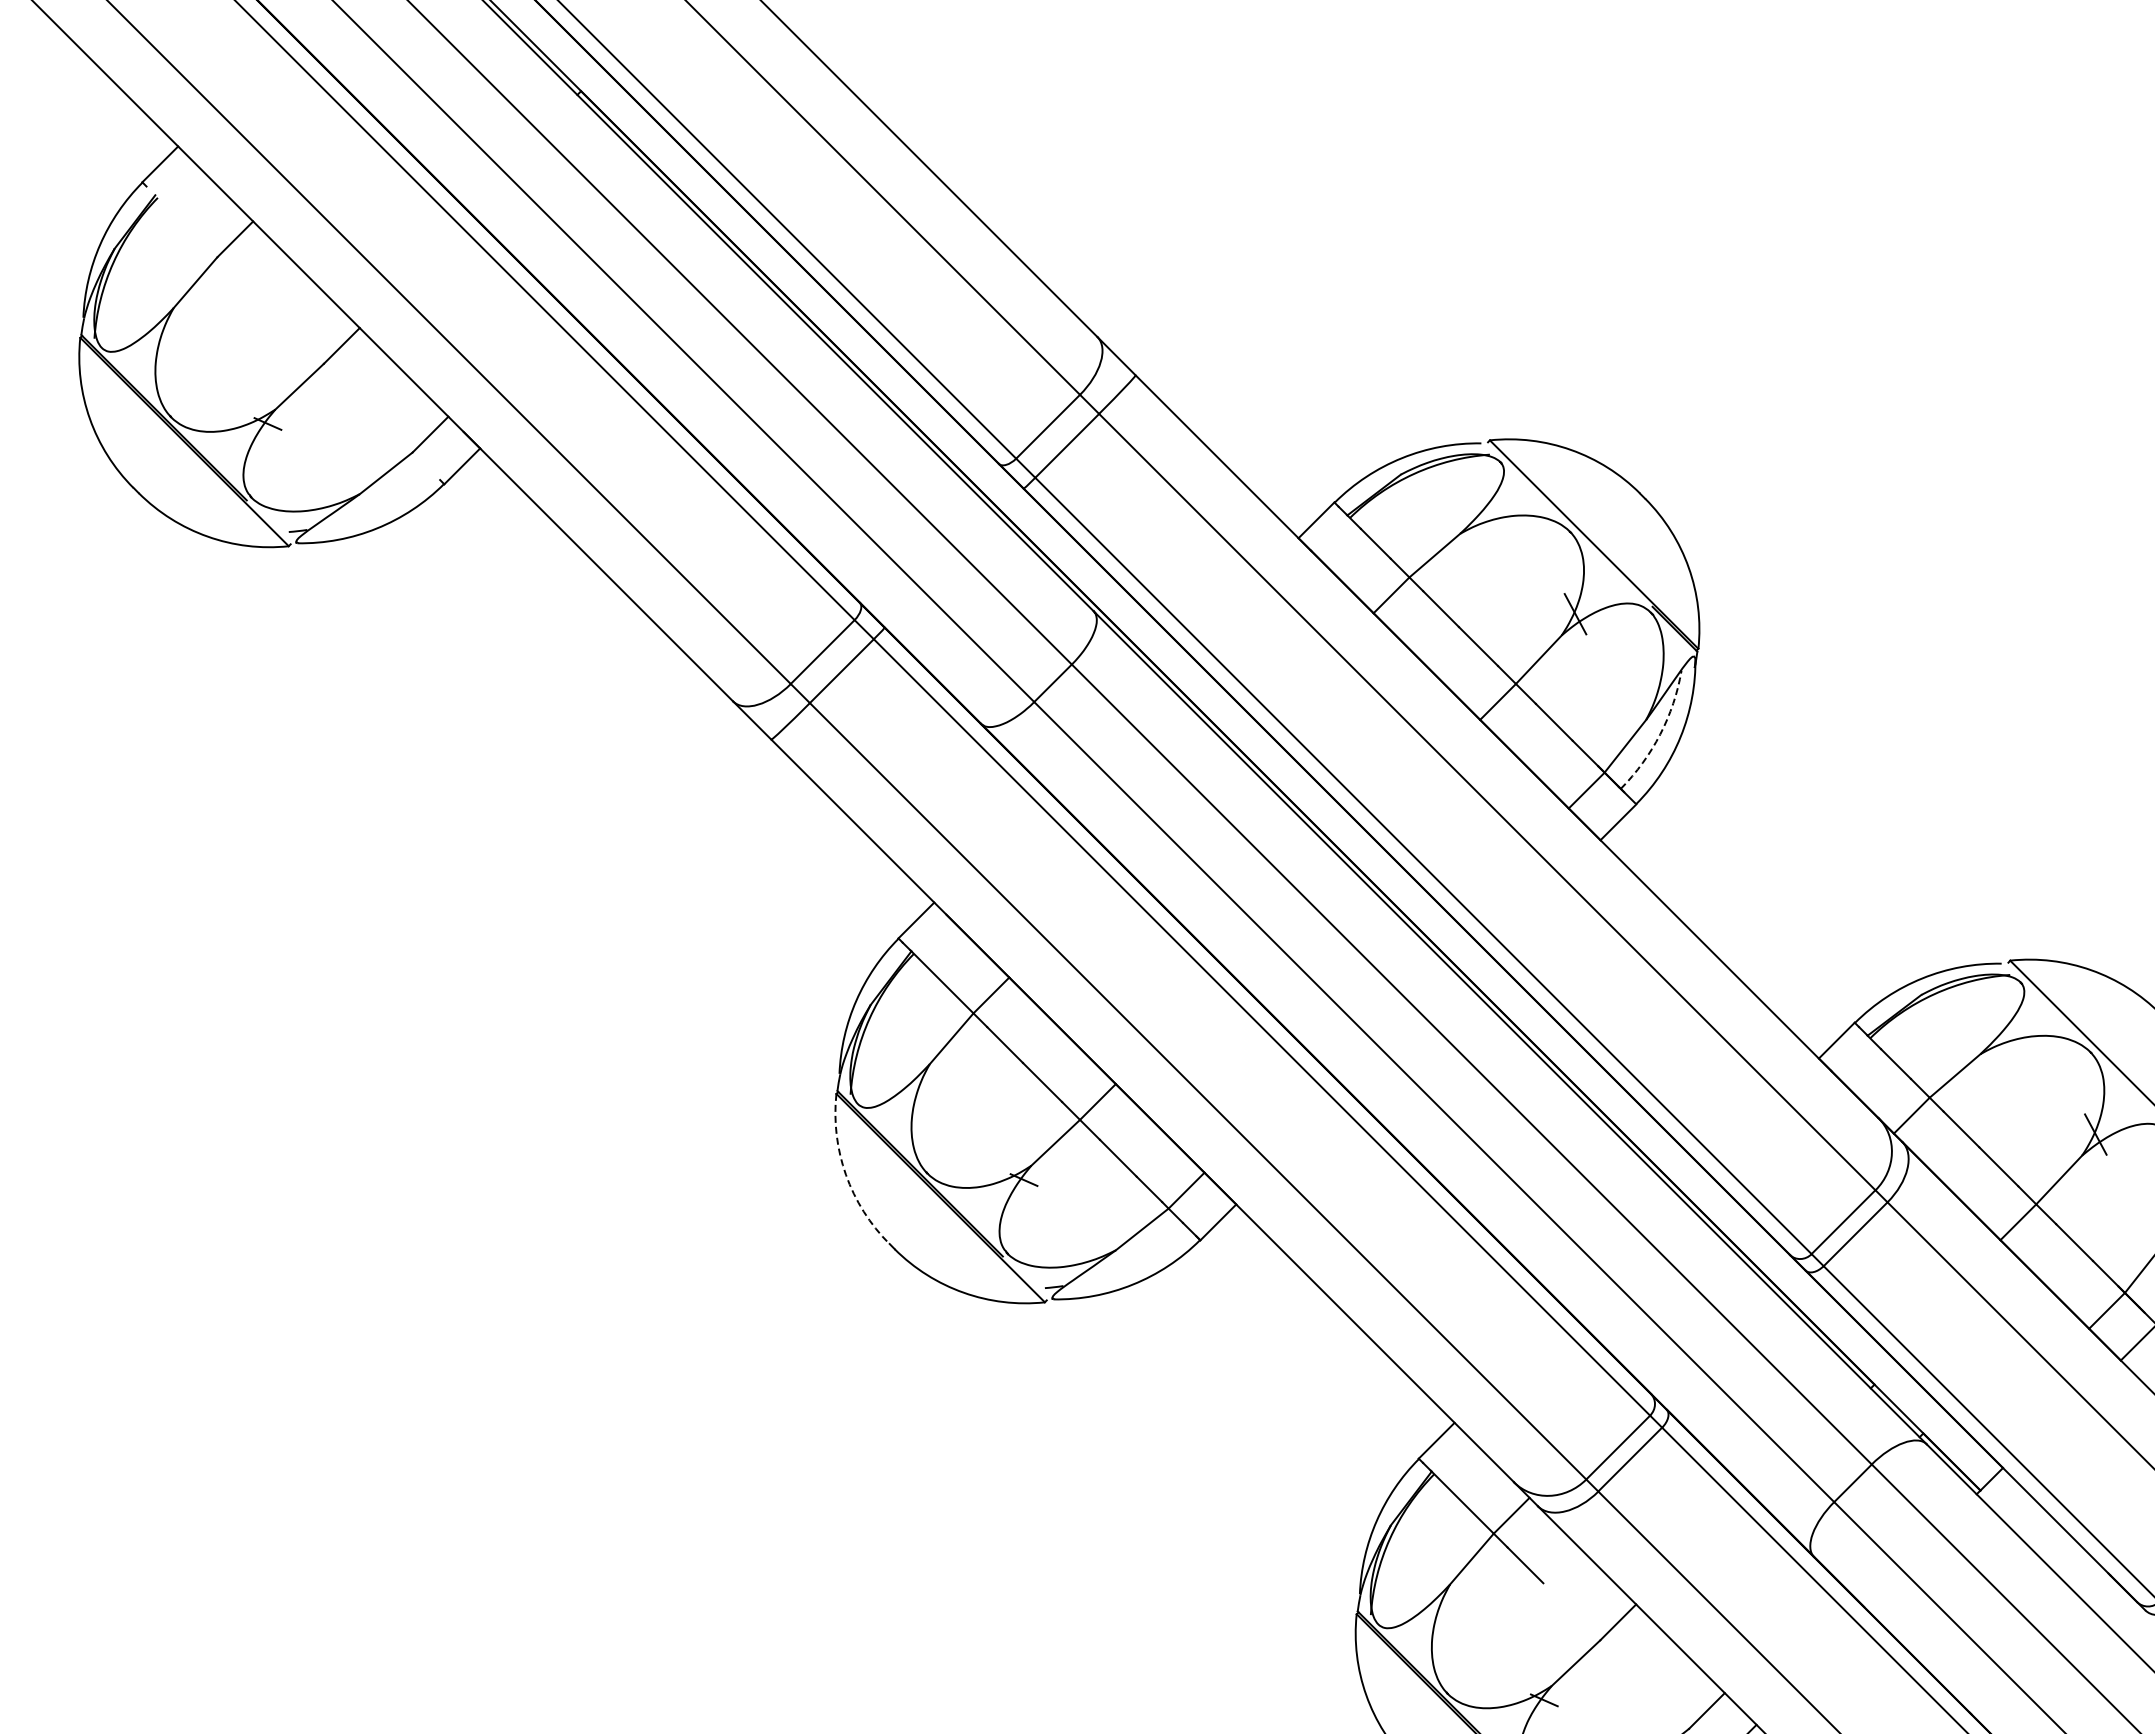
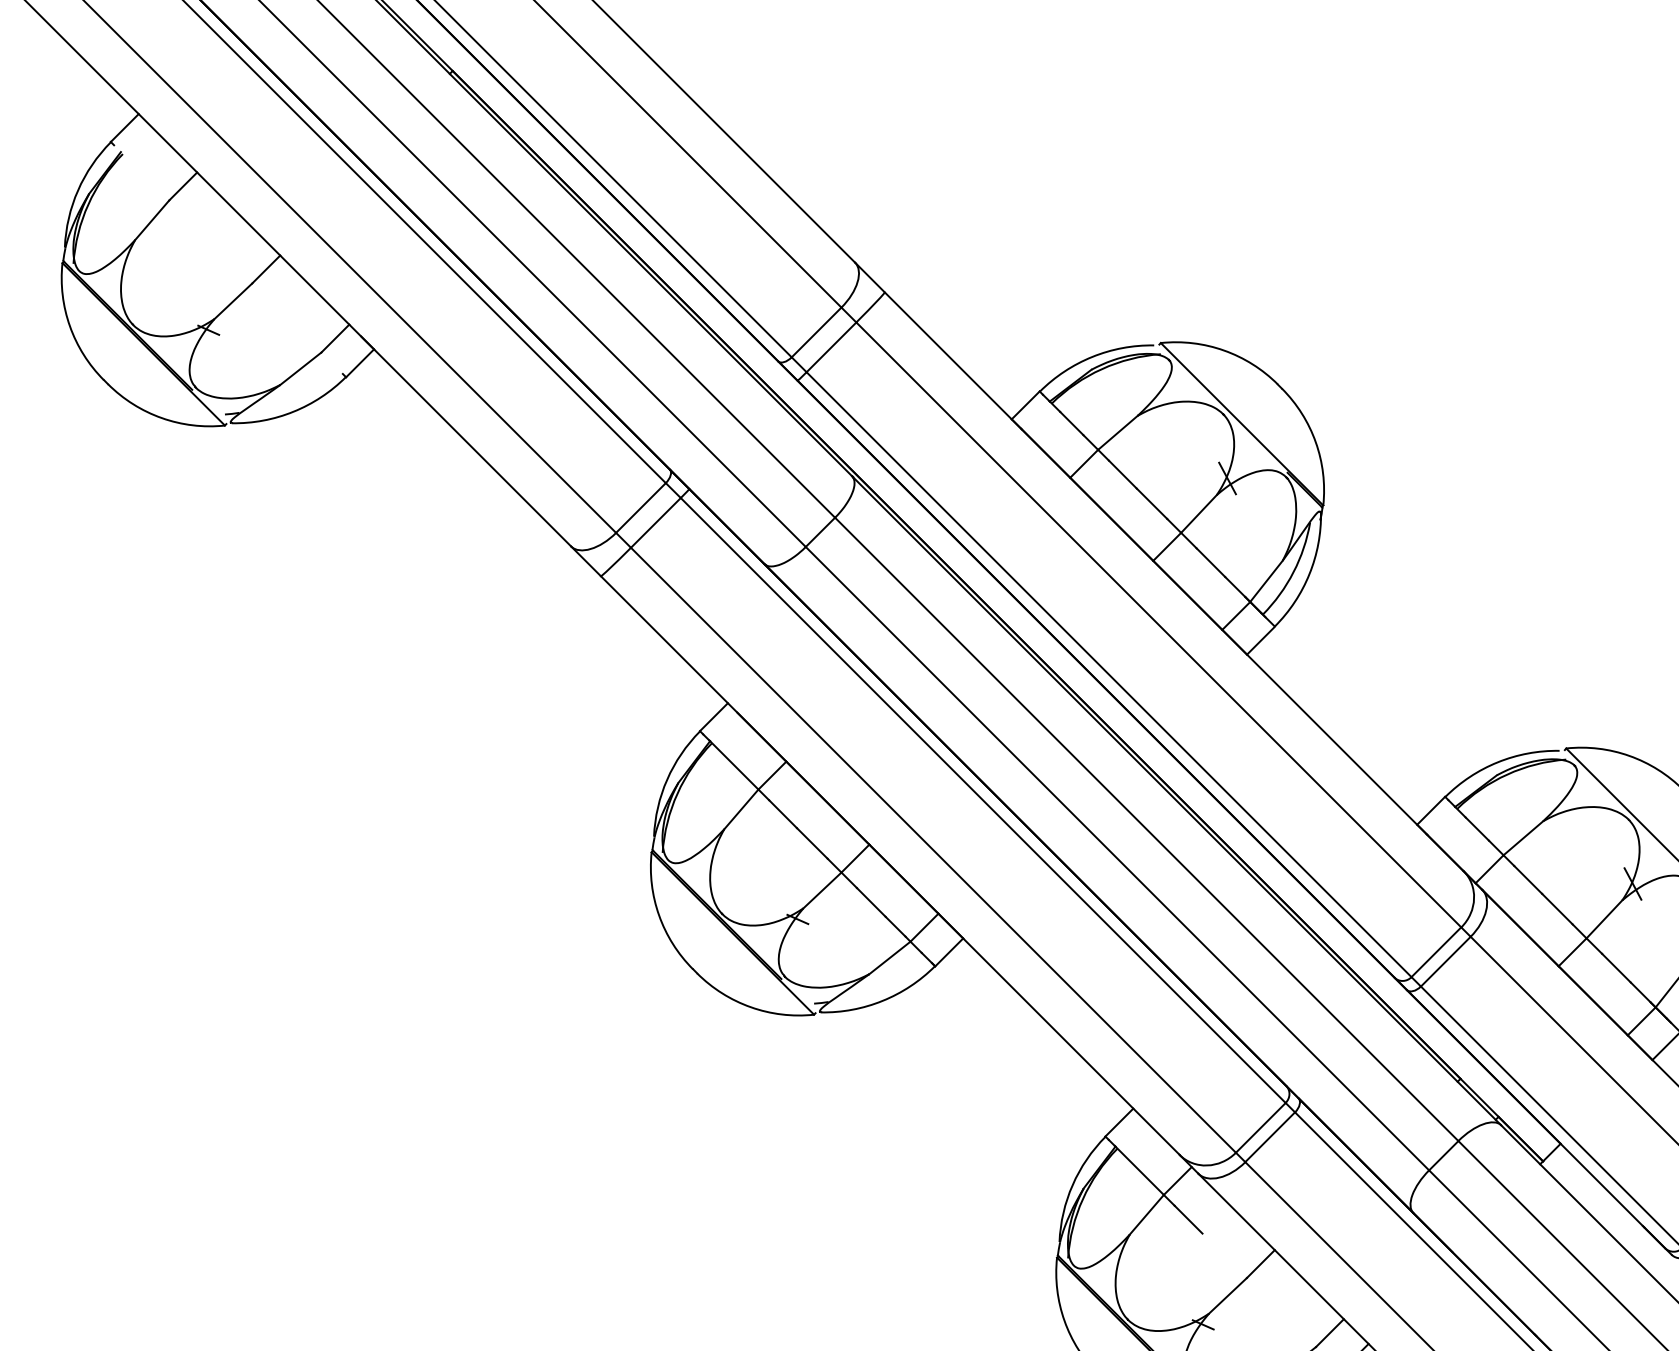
arc: (1660, 734) -> (1293, 572), dashed -> solid
arc: (846, 1175) -> (659, 915), dashed -> solid

